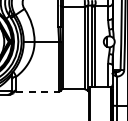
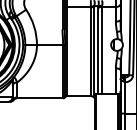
line: (38, 91) -> (41, 98), dashed -> solid

